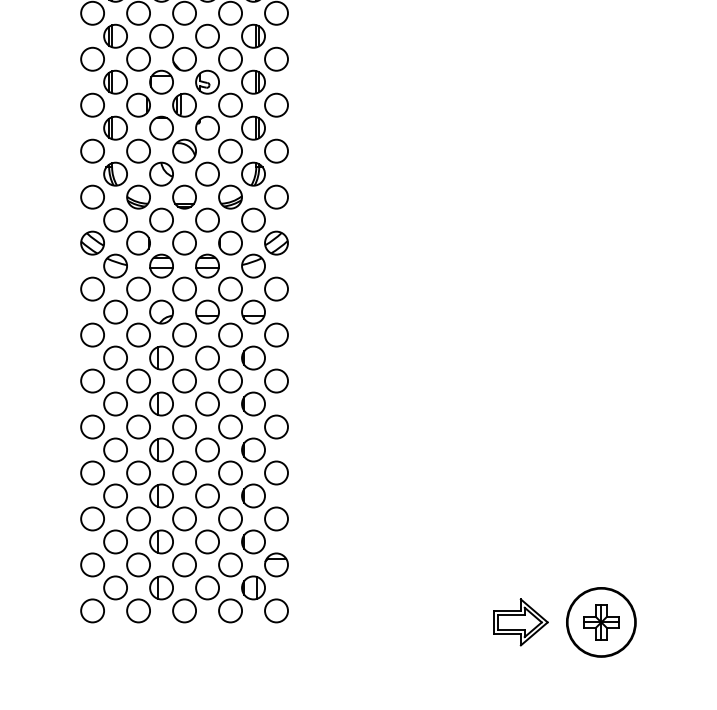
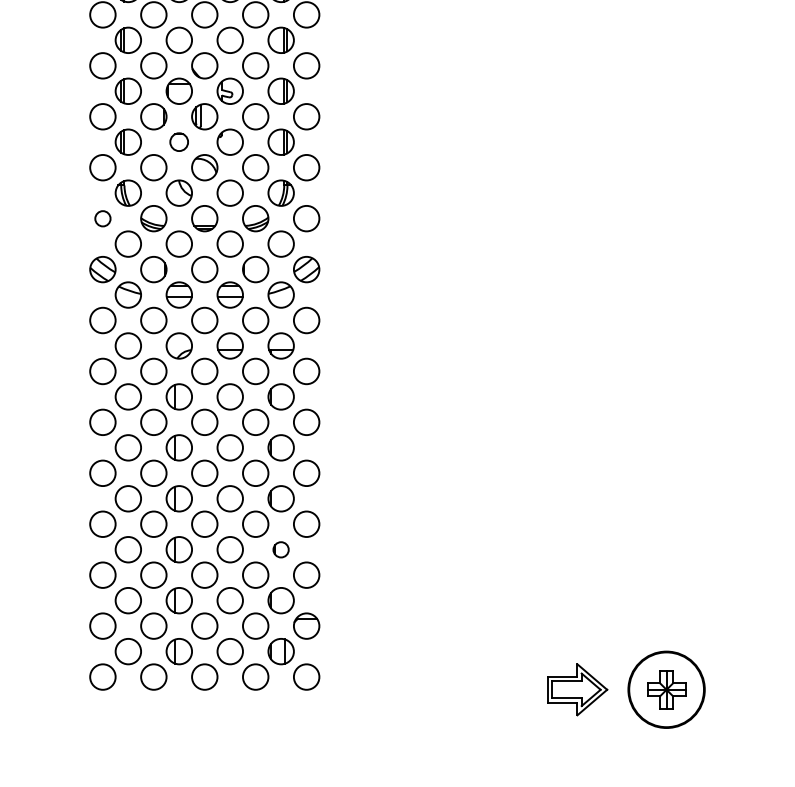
circle: (160, 127) -> (178, 141), size x0.7
circle: (92, 197) -> (102, 218), size x0.6
part: (252, 495) -> (280, 549), size x0.6

